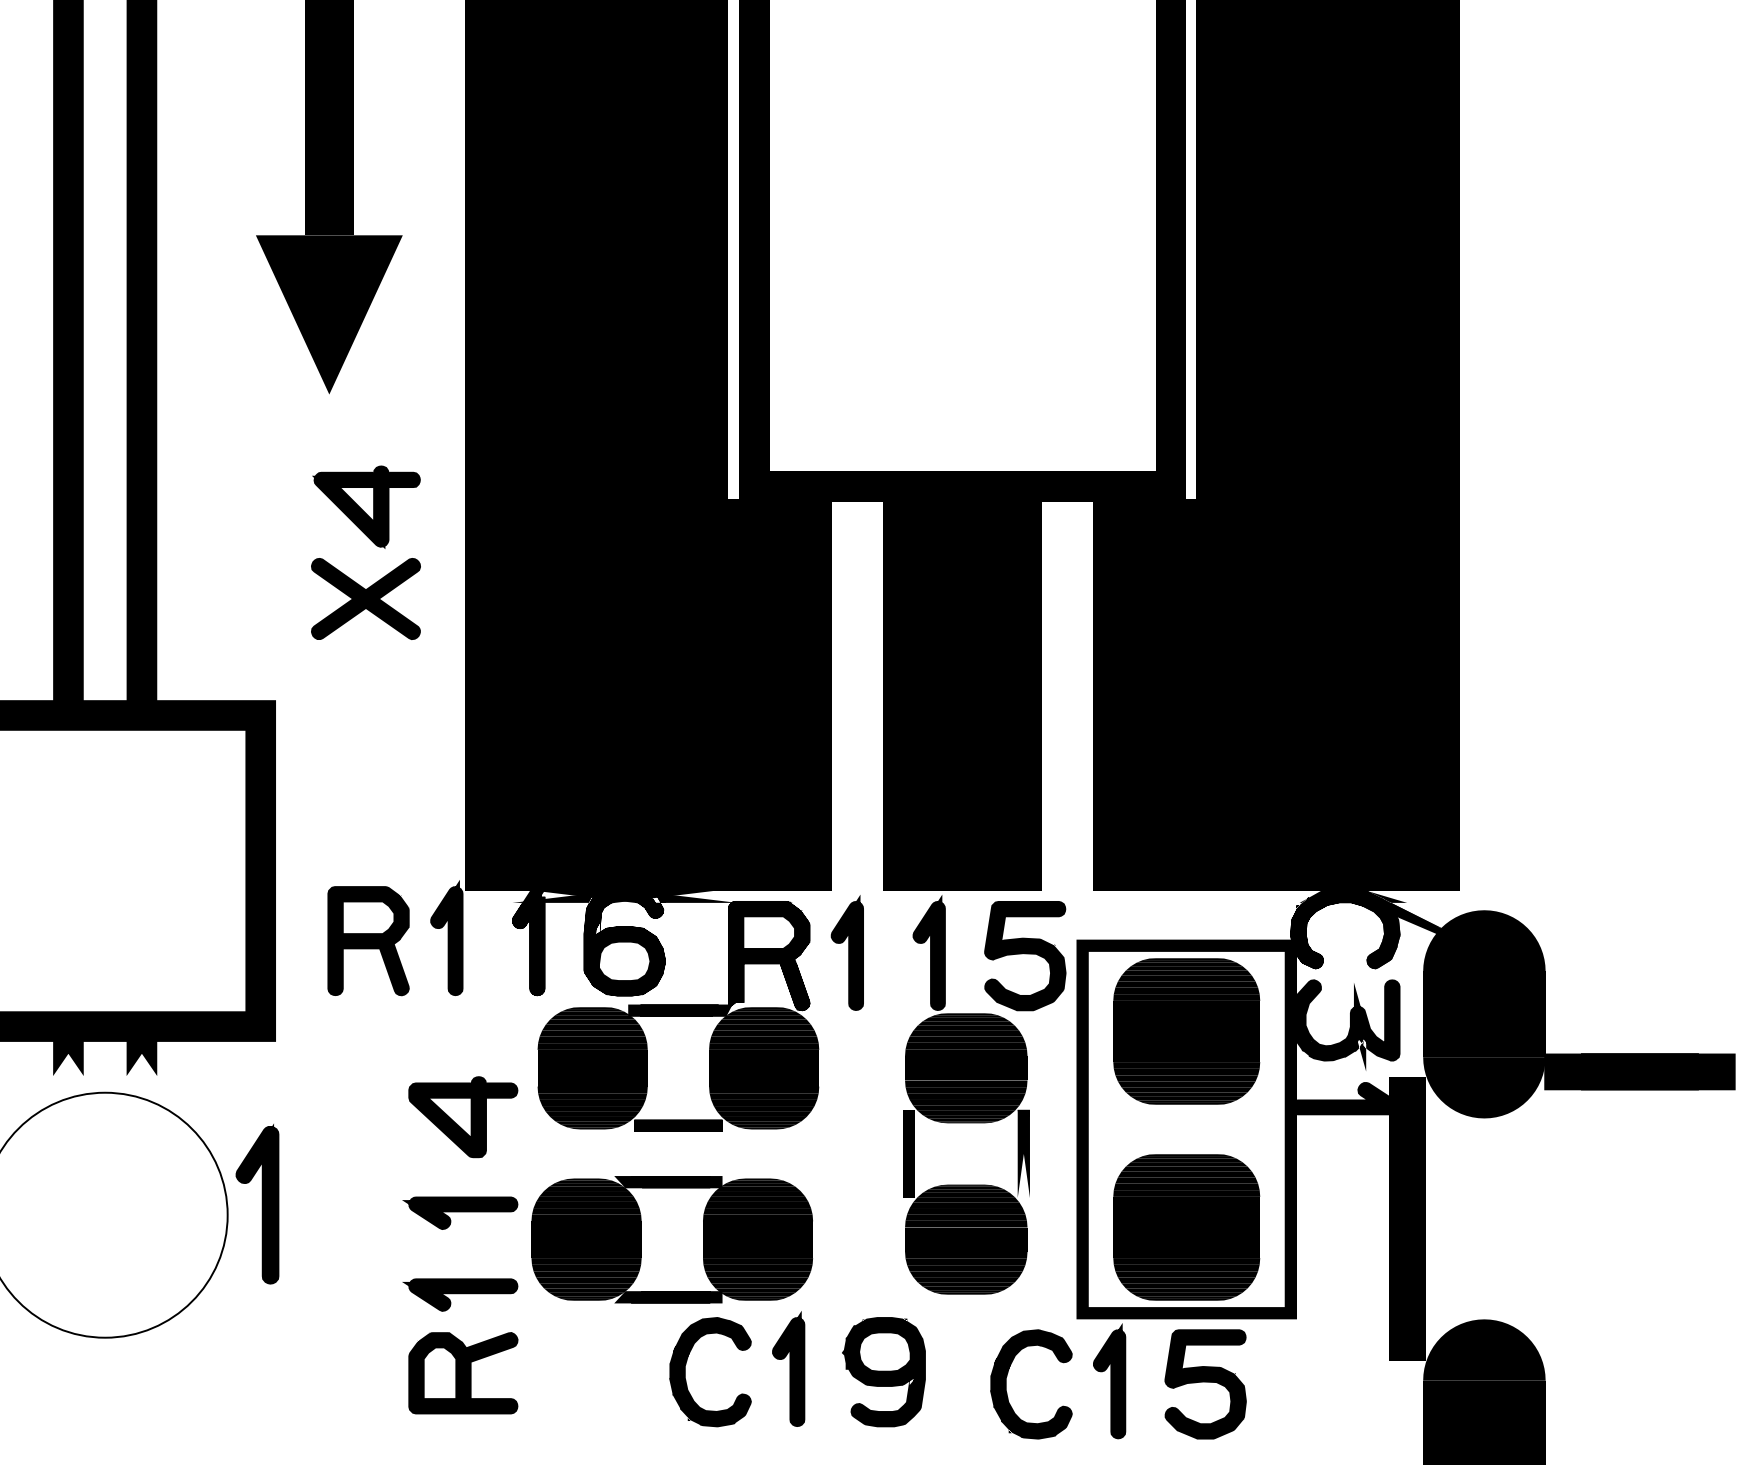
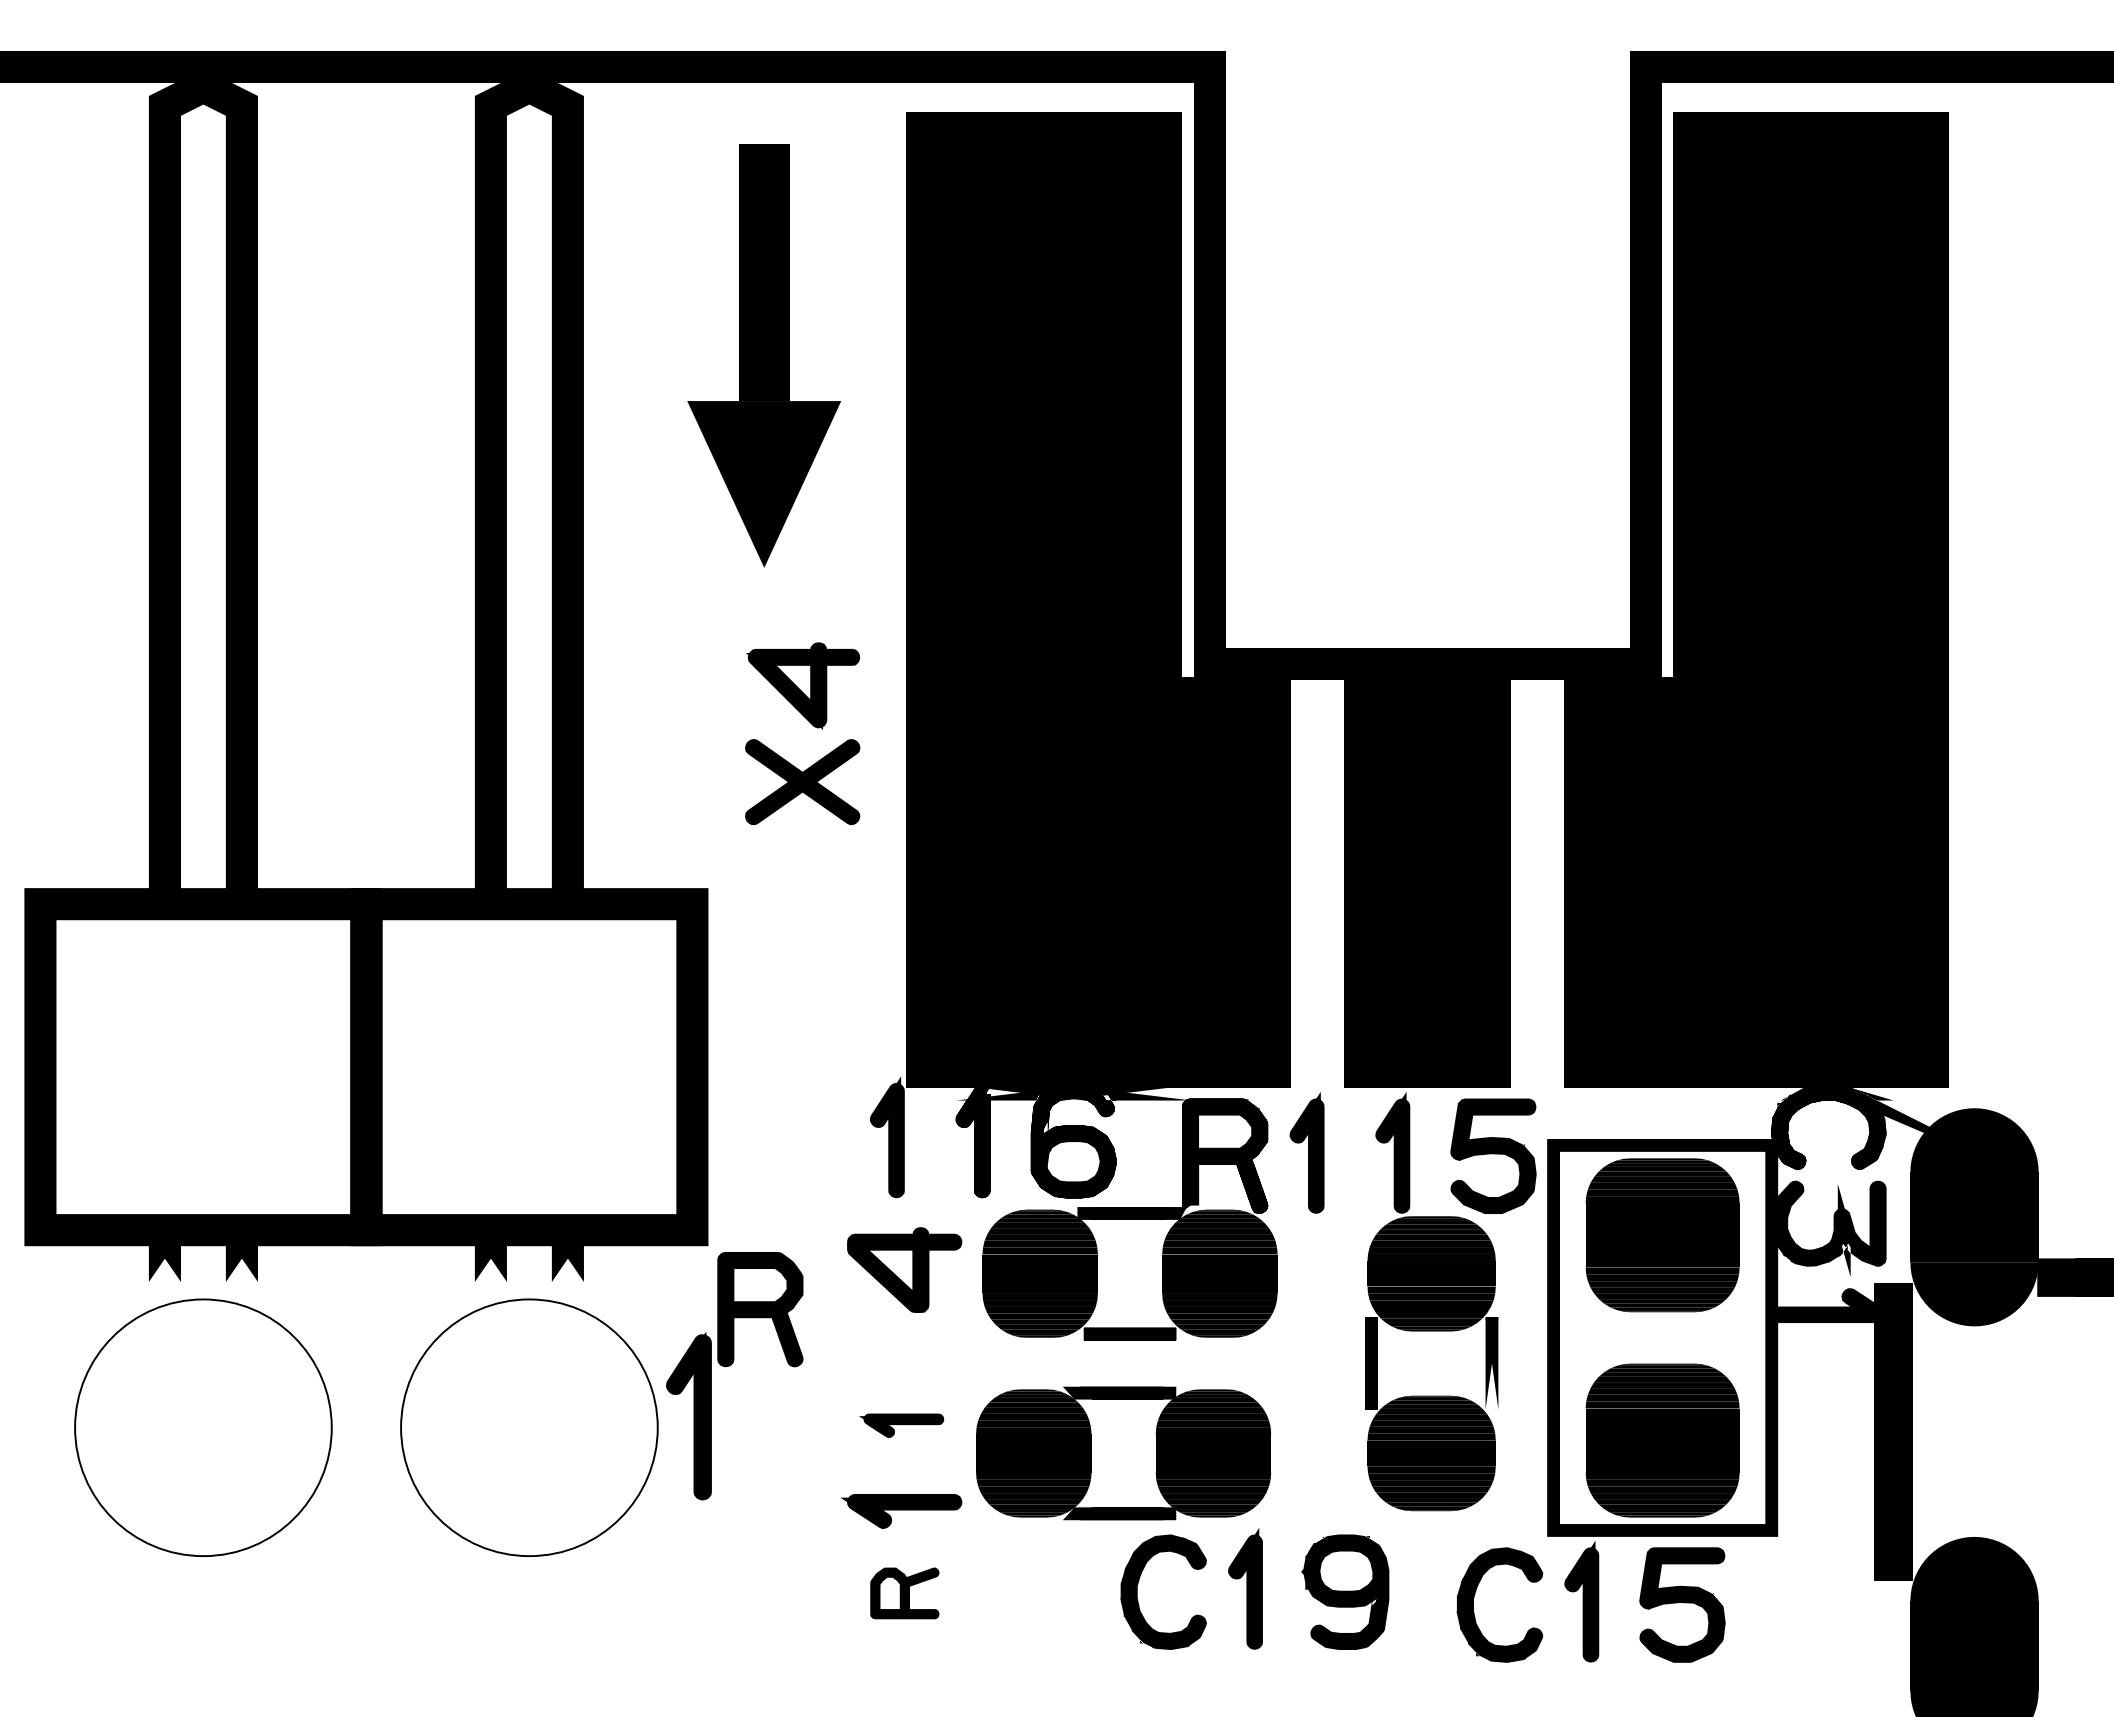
part: (368, 941) -> (760, 1309), moved
part: (463, 1116) -> (904, 1269), moved
part: (460, 1213) -> (901, 1425), size x0.7
part: (463, 1373) -> (904, 1593), size x0.6

